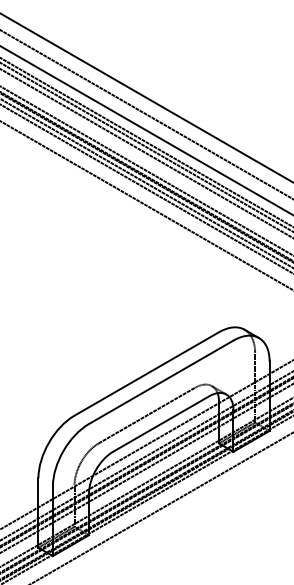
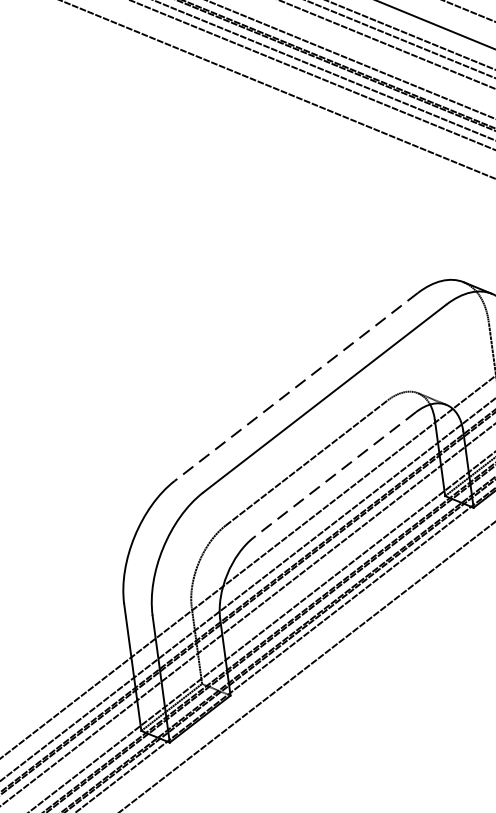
line: (146, 374) -> (295, 388), solid -> dashed
line: (161, 424) -> (335, 475), solid -> dashed

